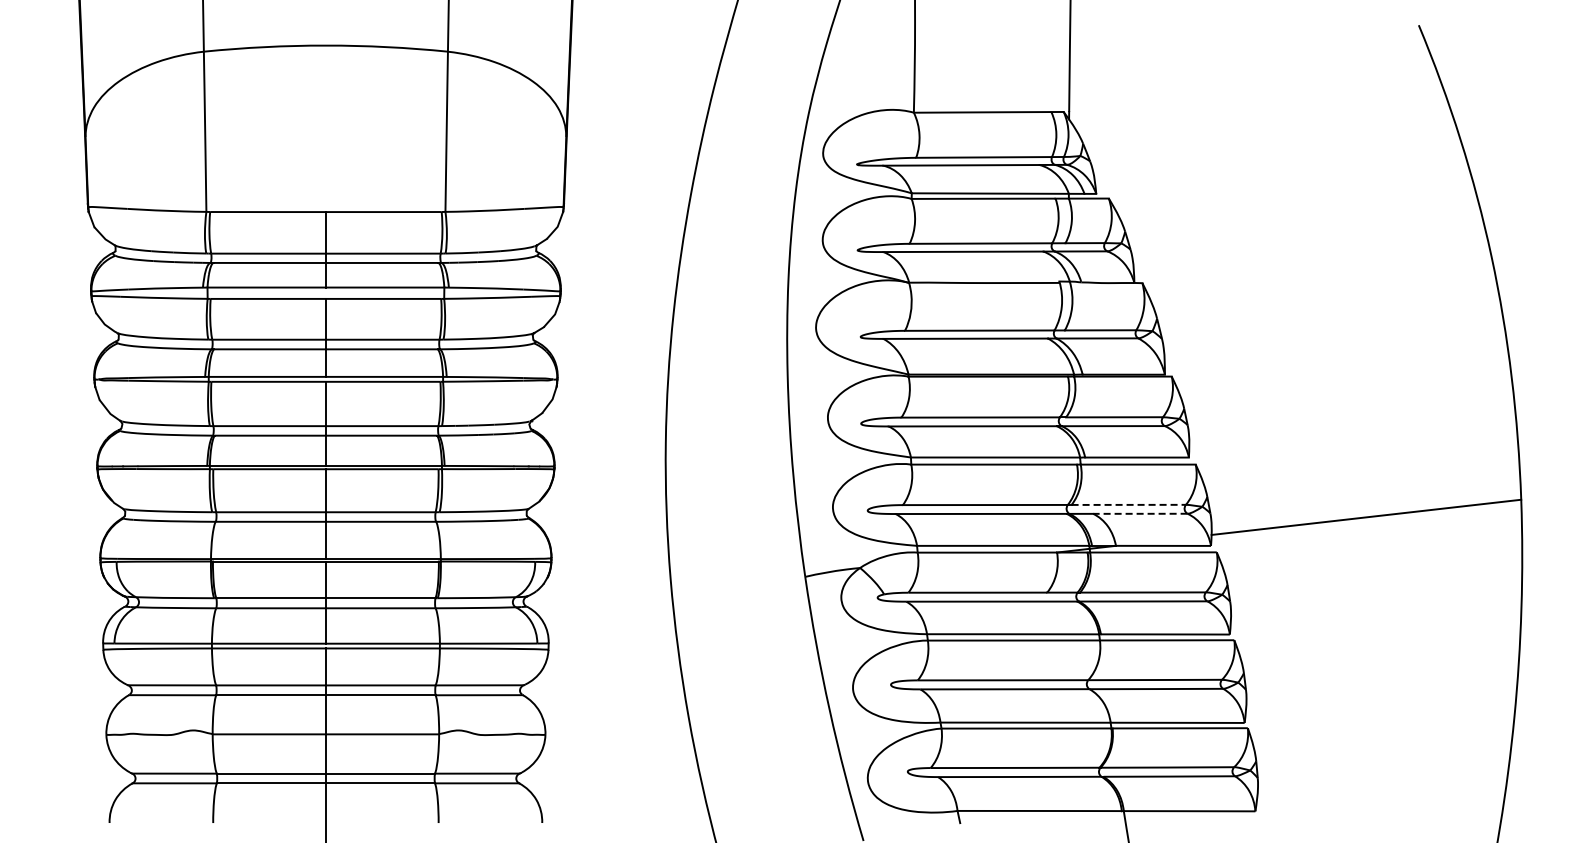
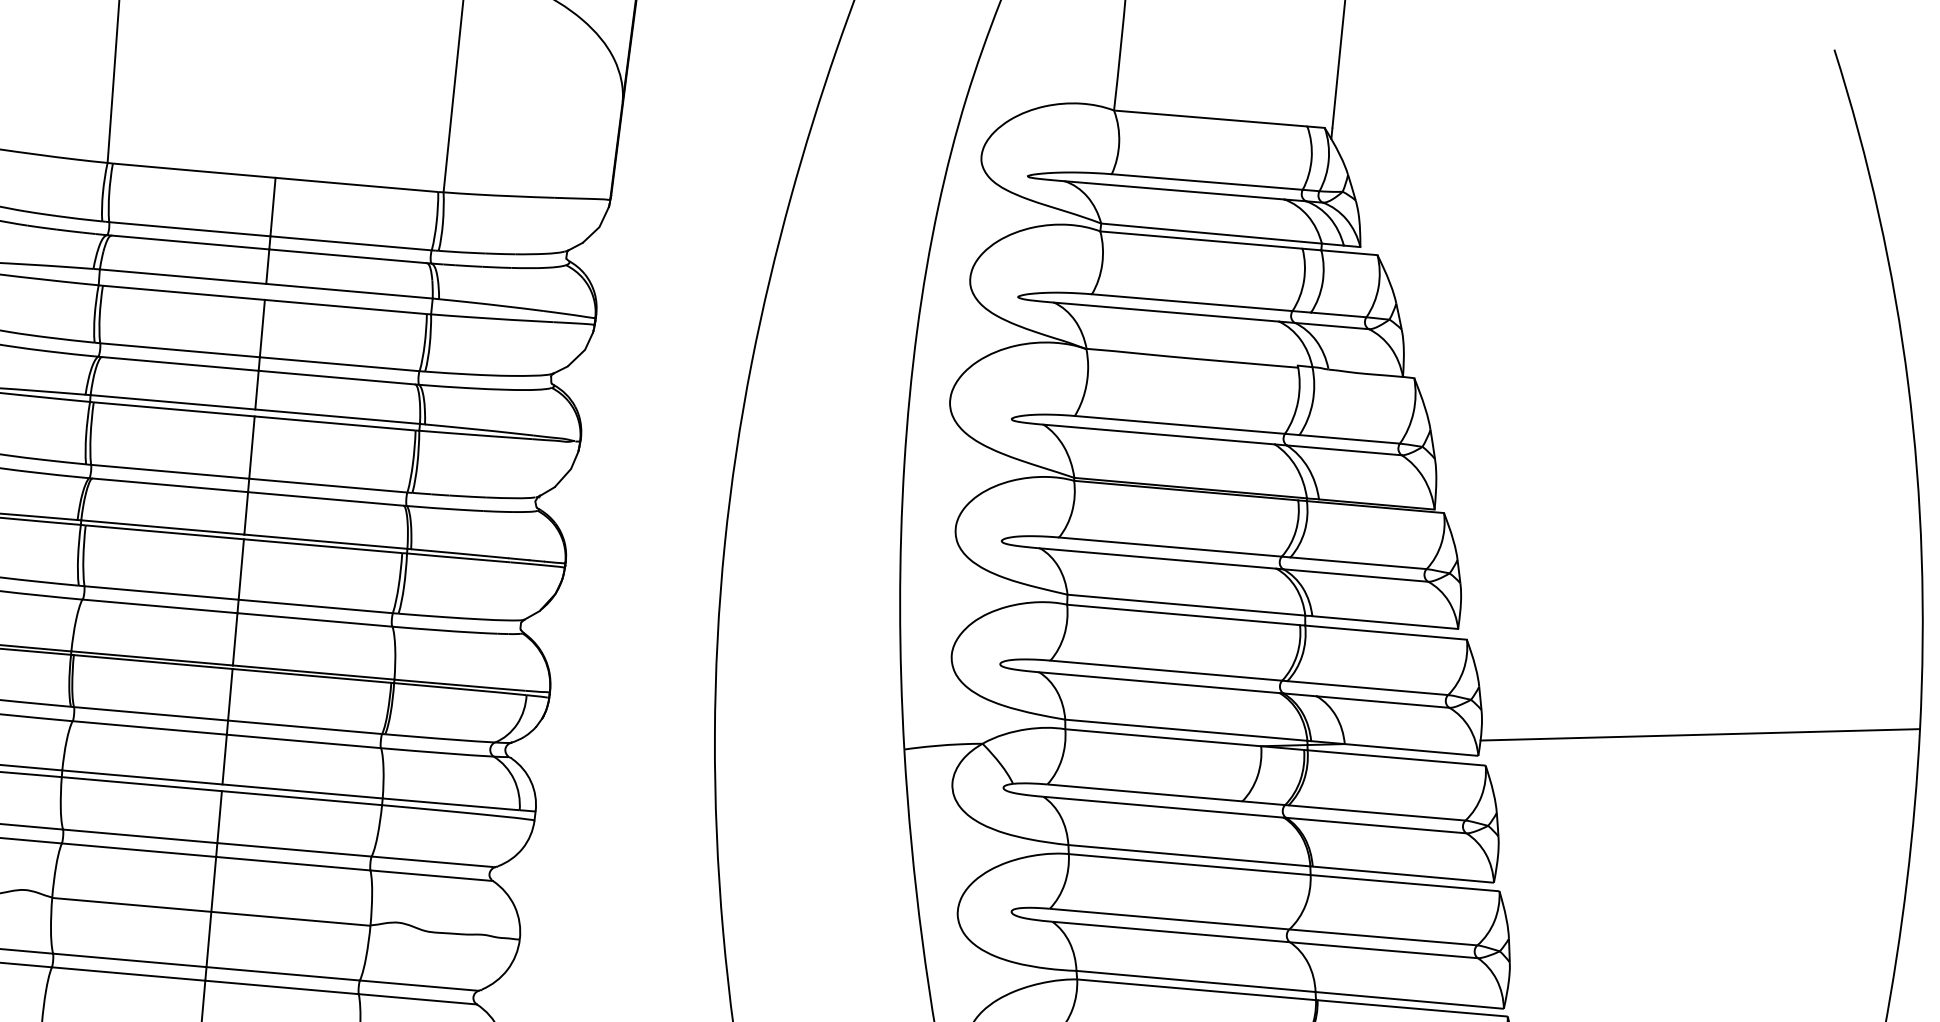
line: (1129, 504) -> (1368, 687), dashed -> solid
line: (1139, 513) -> (1381, 701), dashed -> solid

